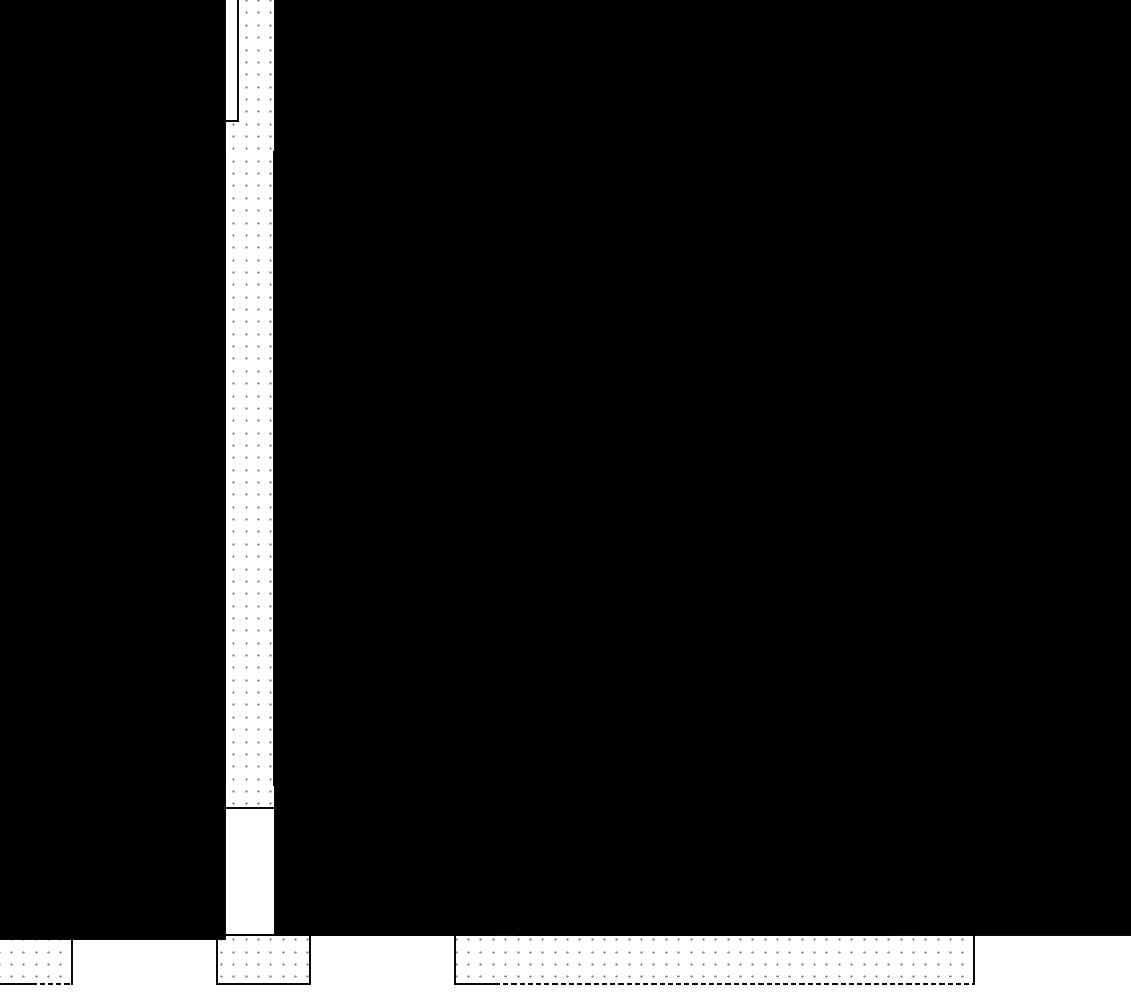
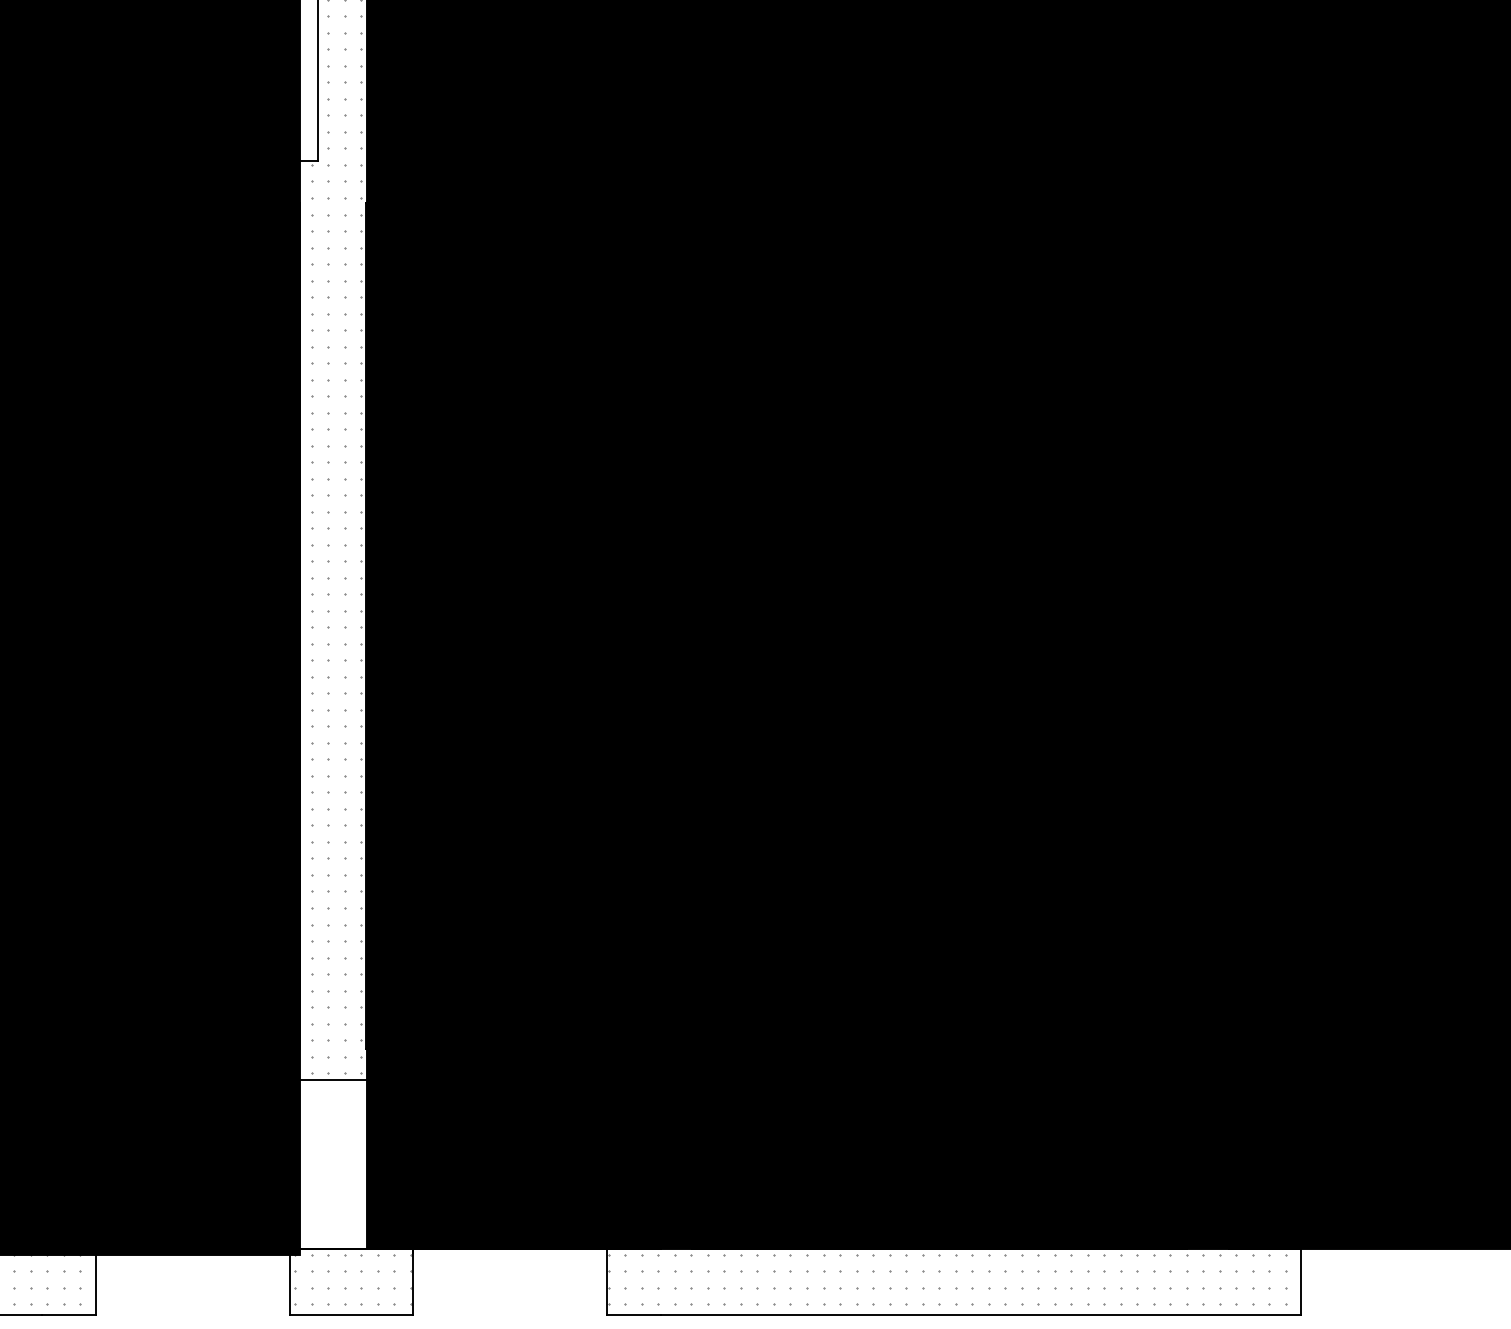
line: (51, 984) -> (68, 1315), dashed -> solid
line: (734, 984) -> (981, 1315), dashed -> solid

